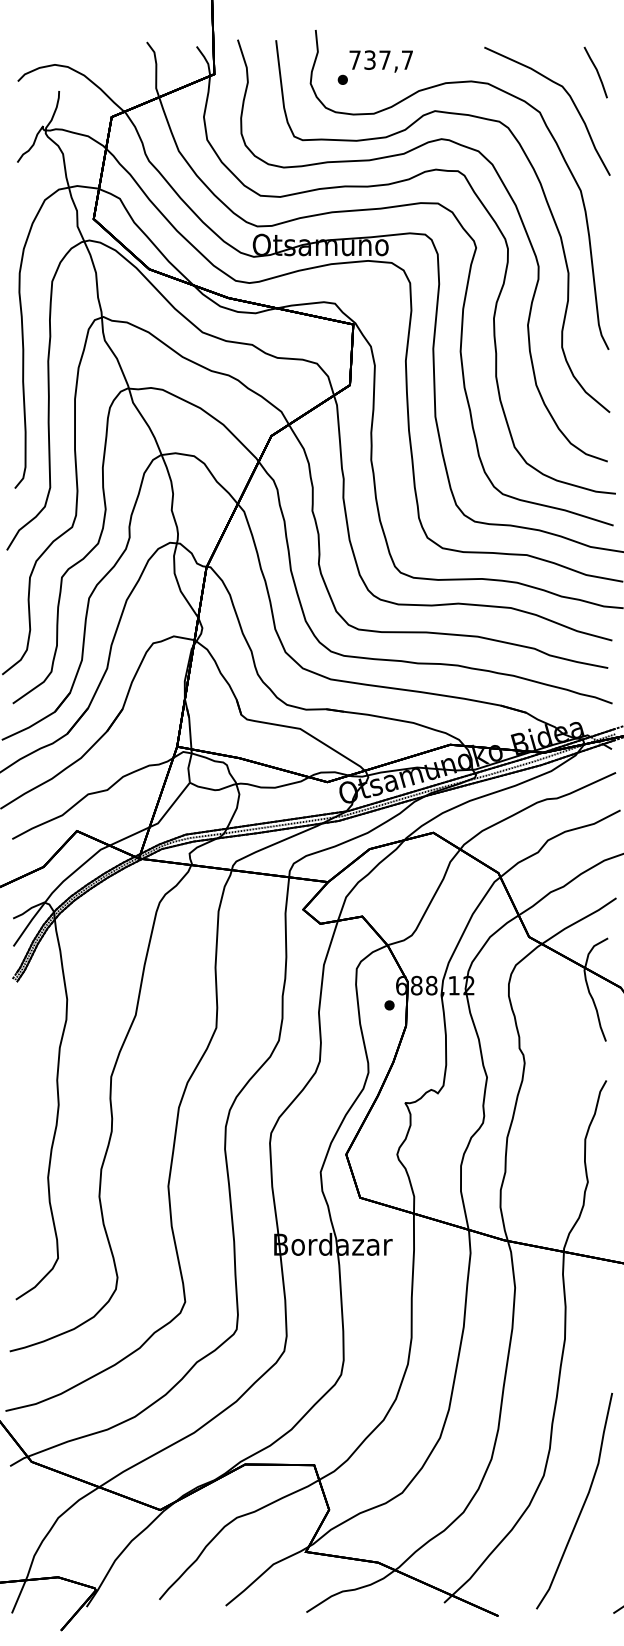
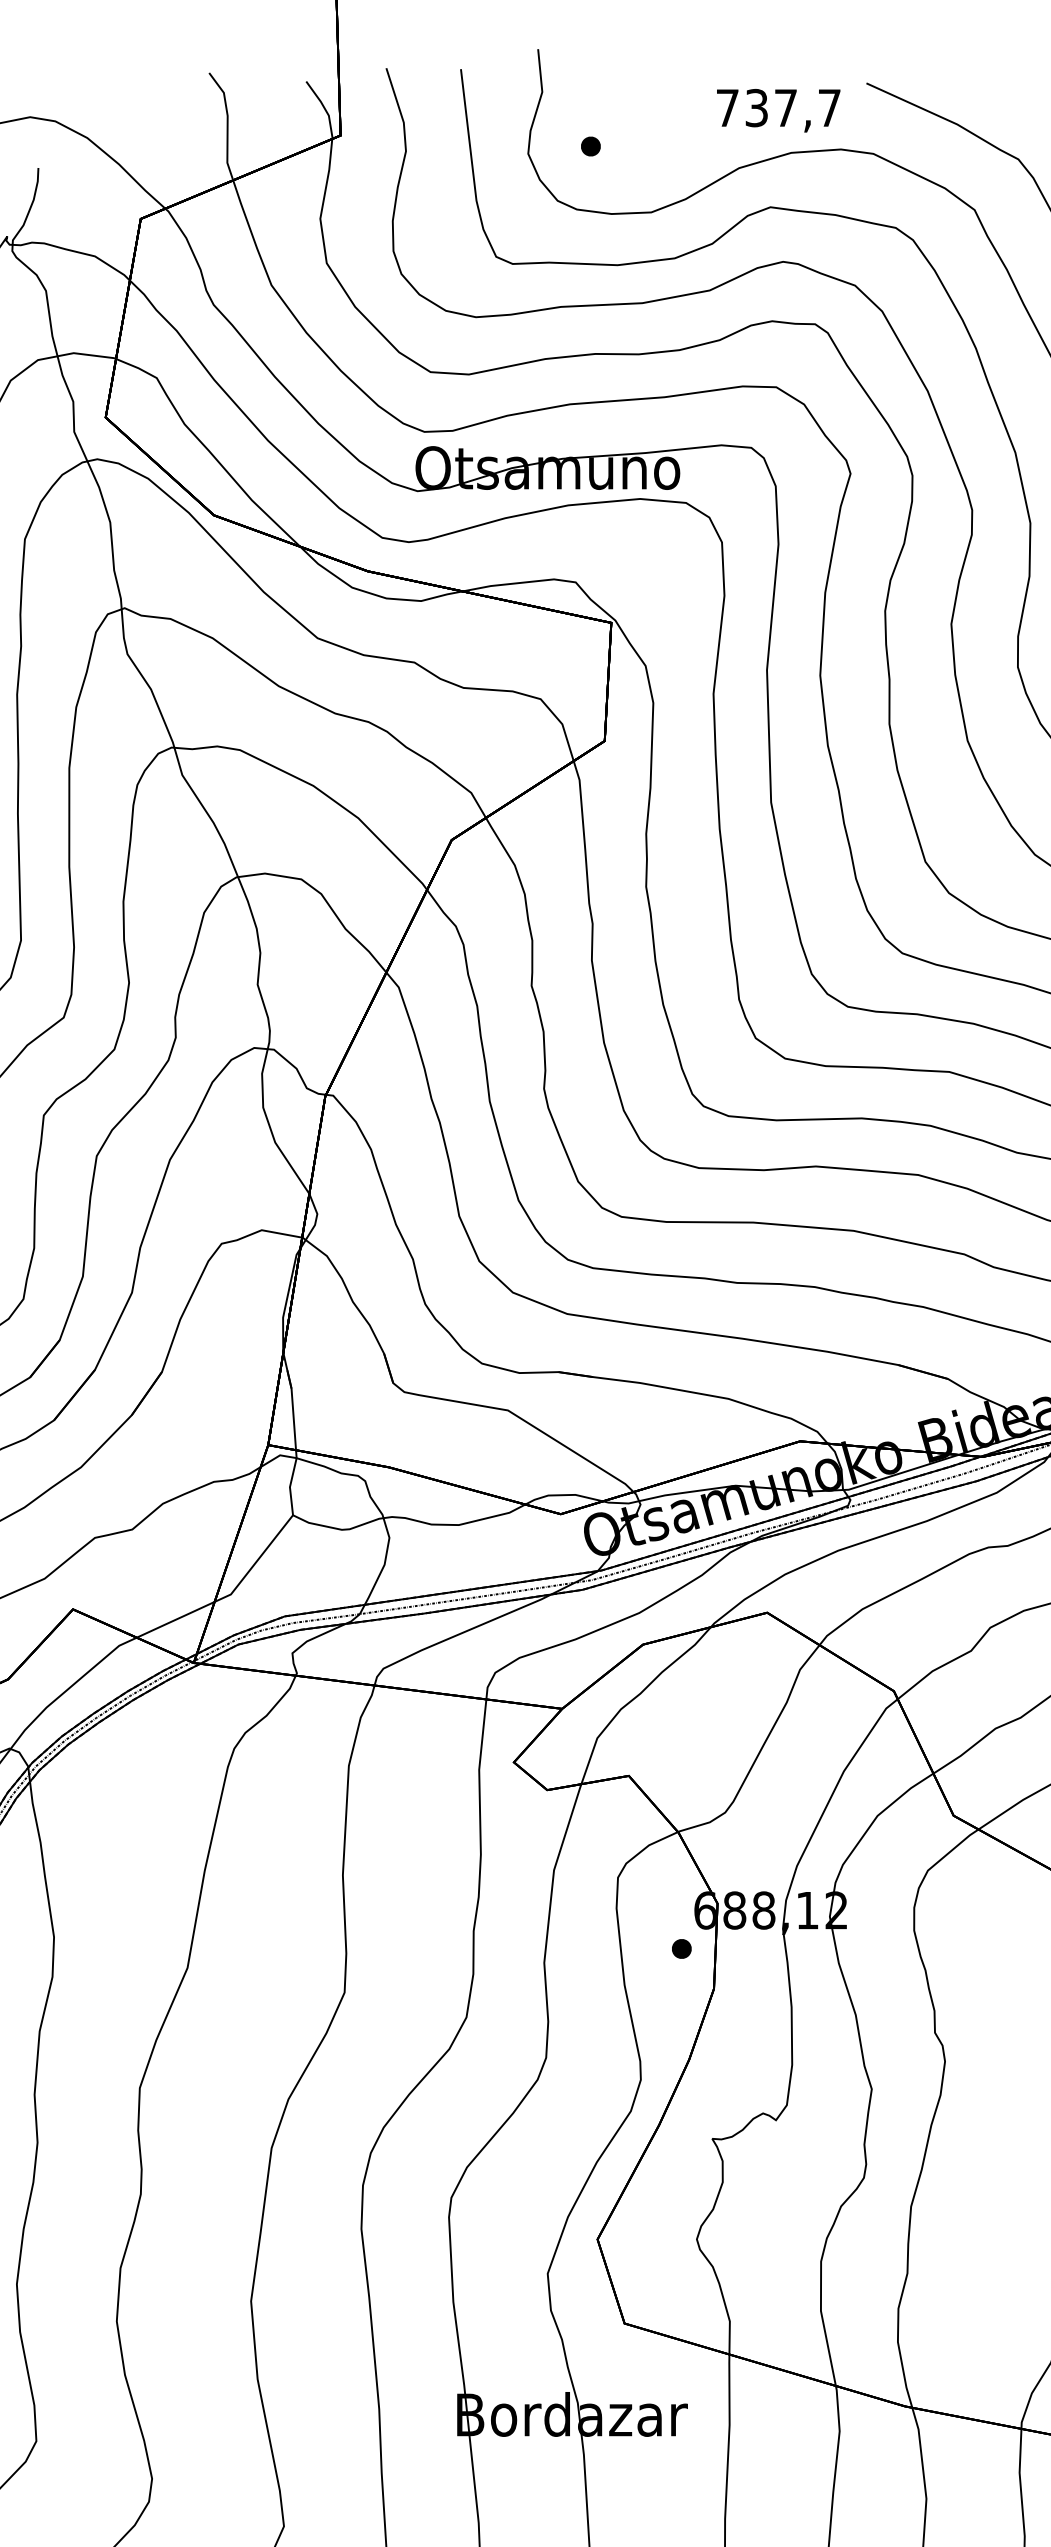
text: (380, 61) -> (777, 110), moved

